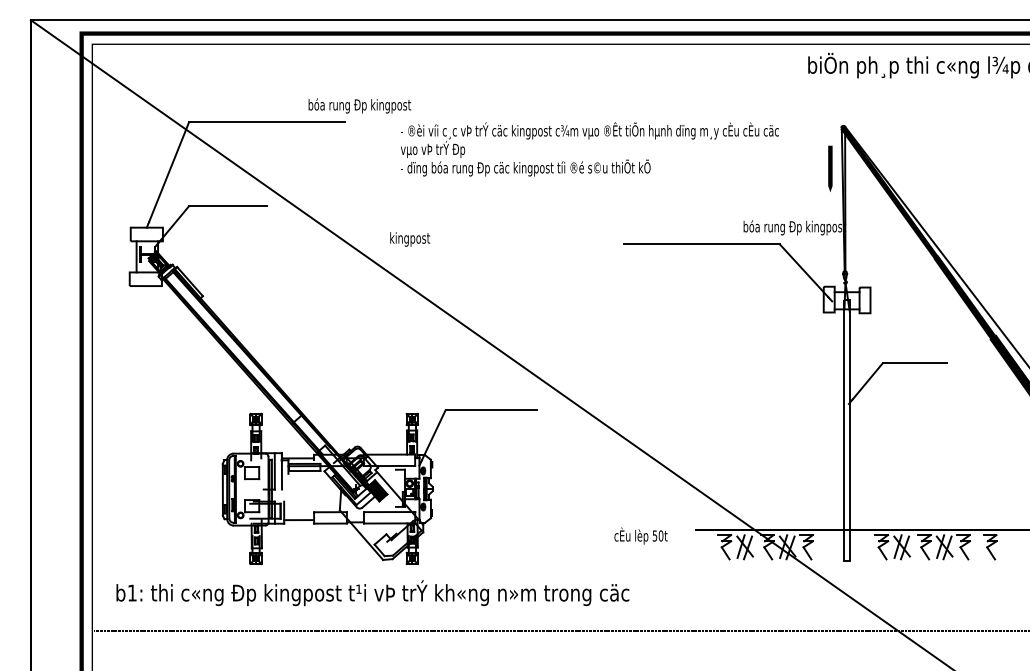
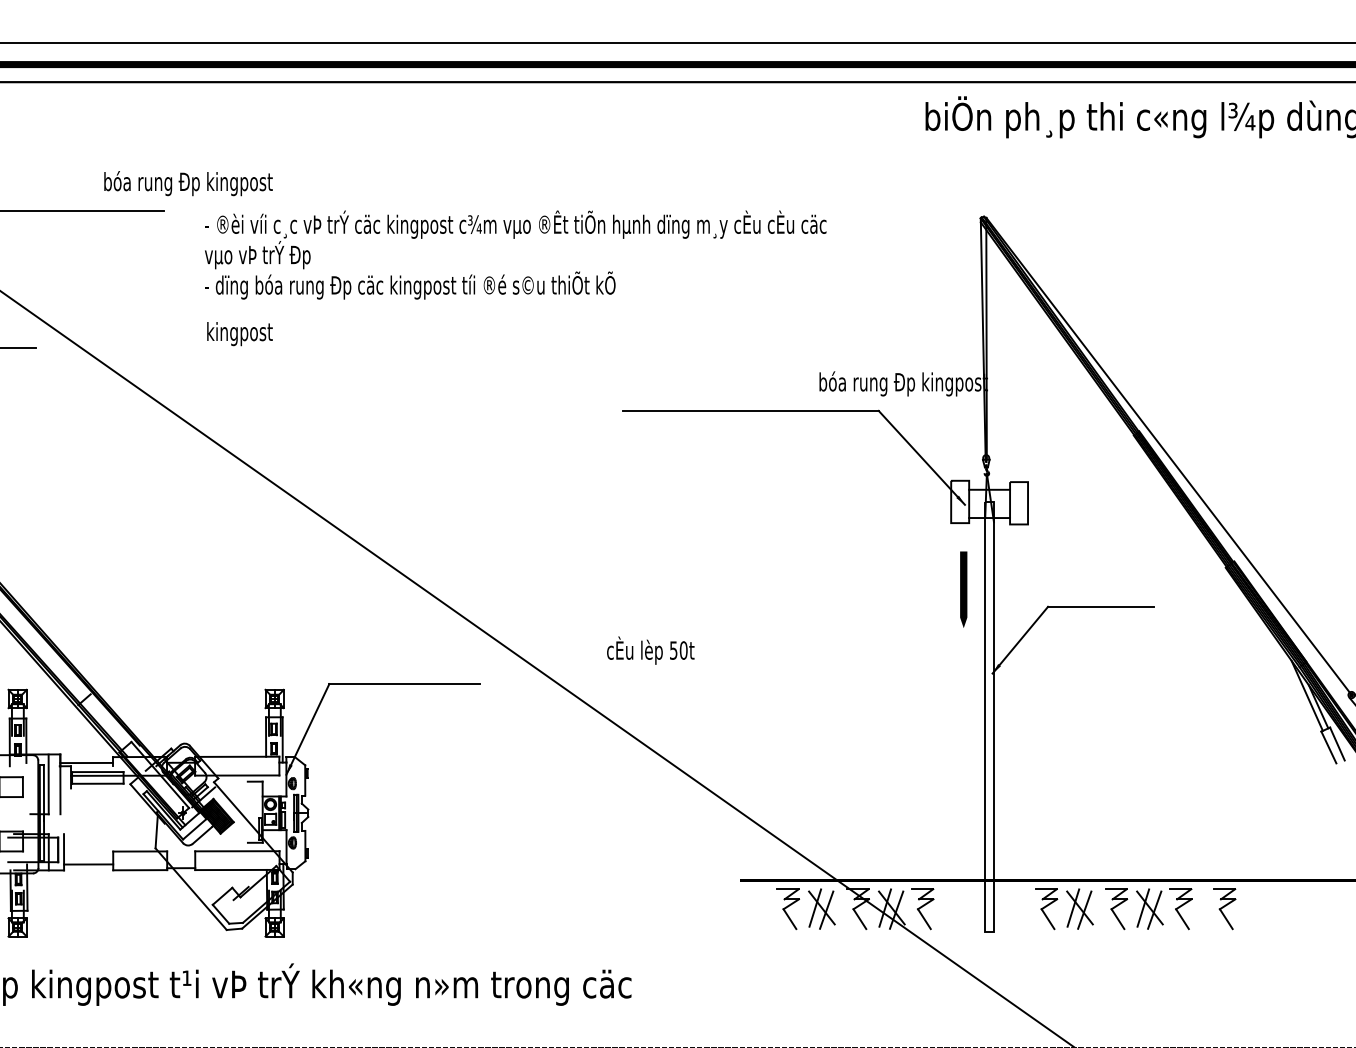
text: (589, 149) -> (515, 255), moved
line: (830, 168) -> (963, 588), moved
text: (410, 239) -> (240, 334), moved
text: (640, 535) -> (649, 649), moved

